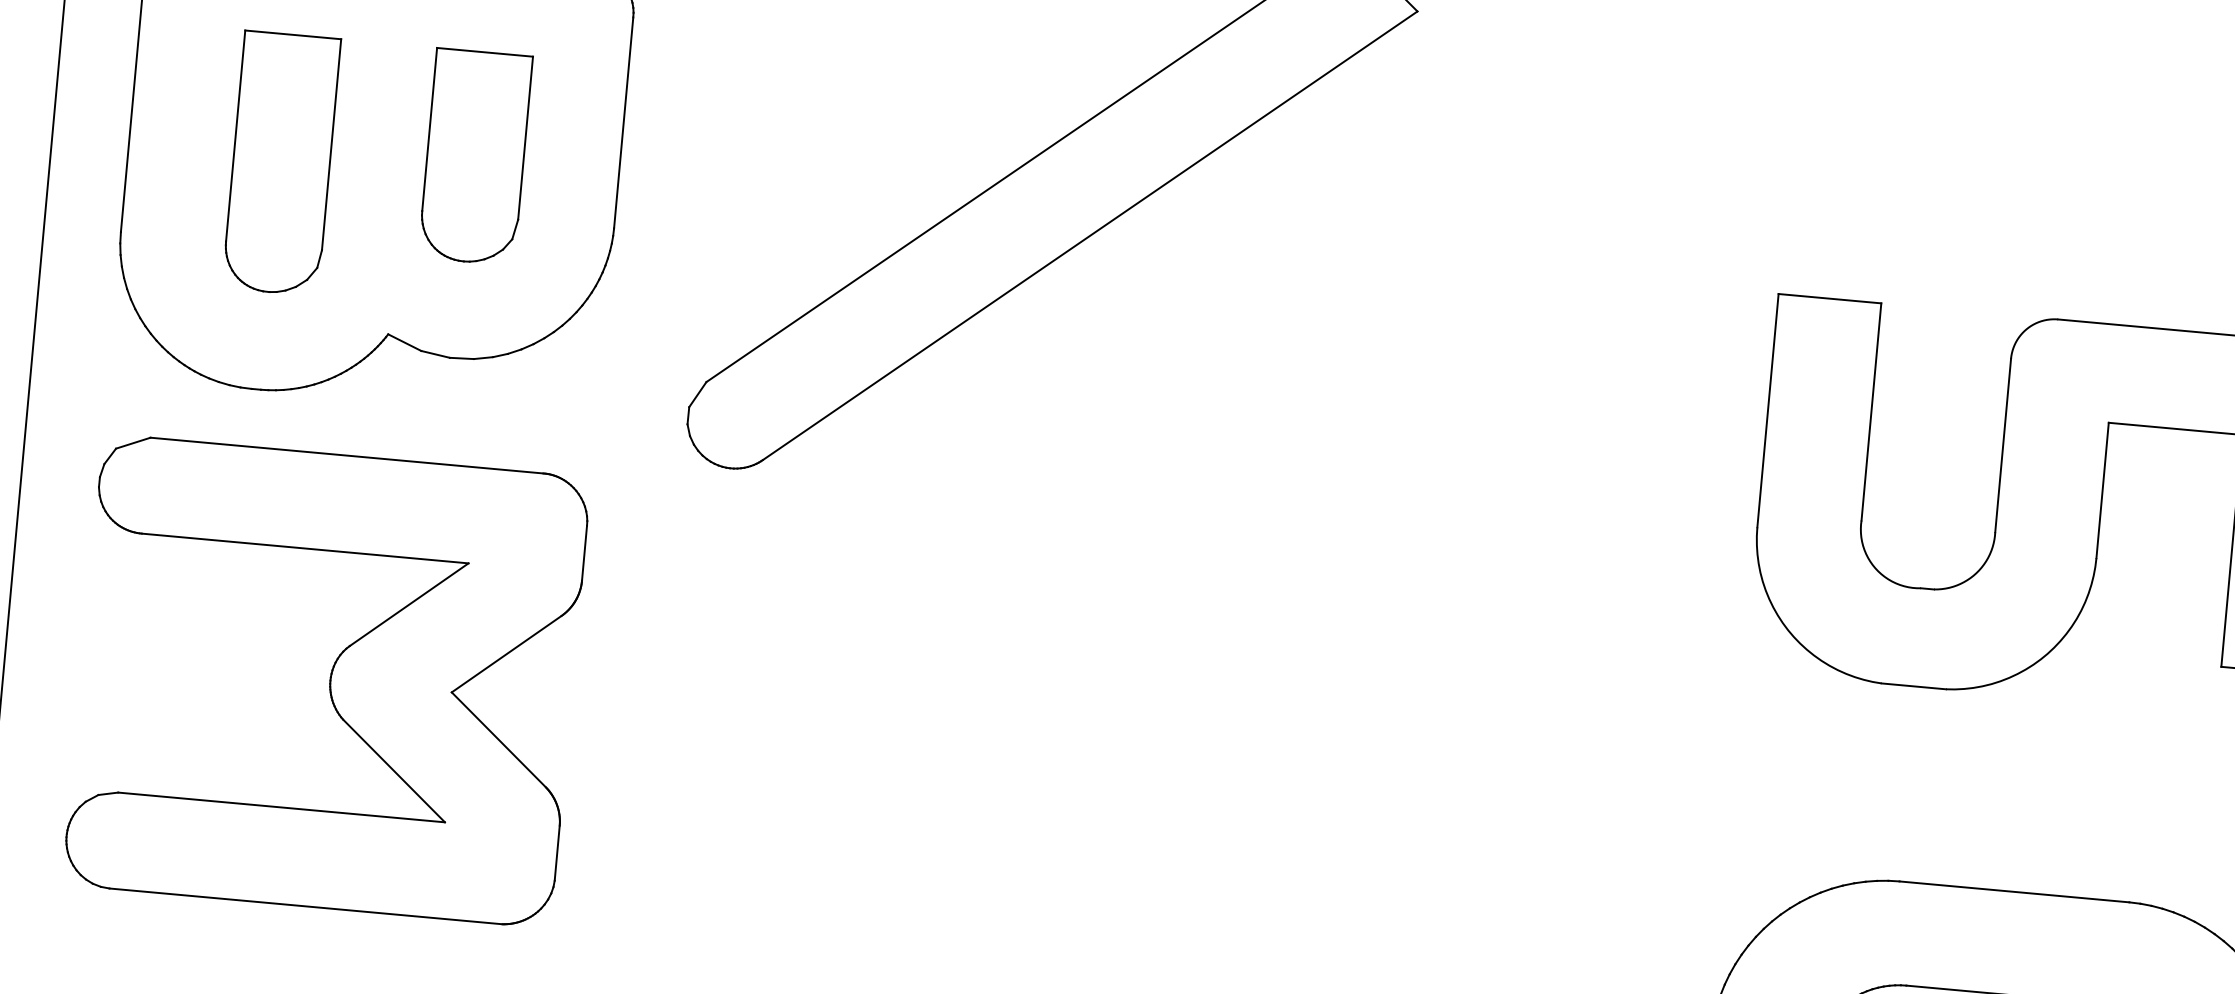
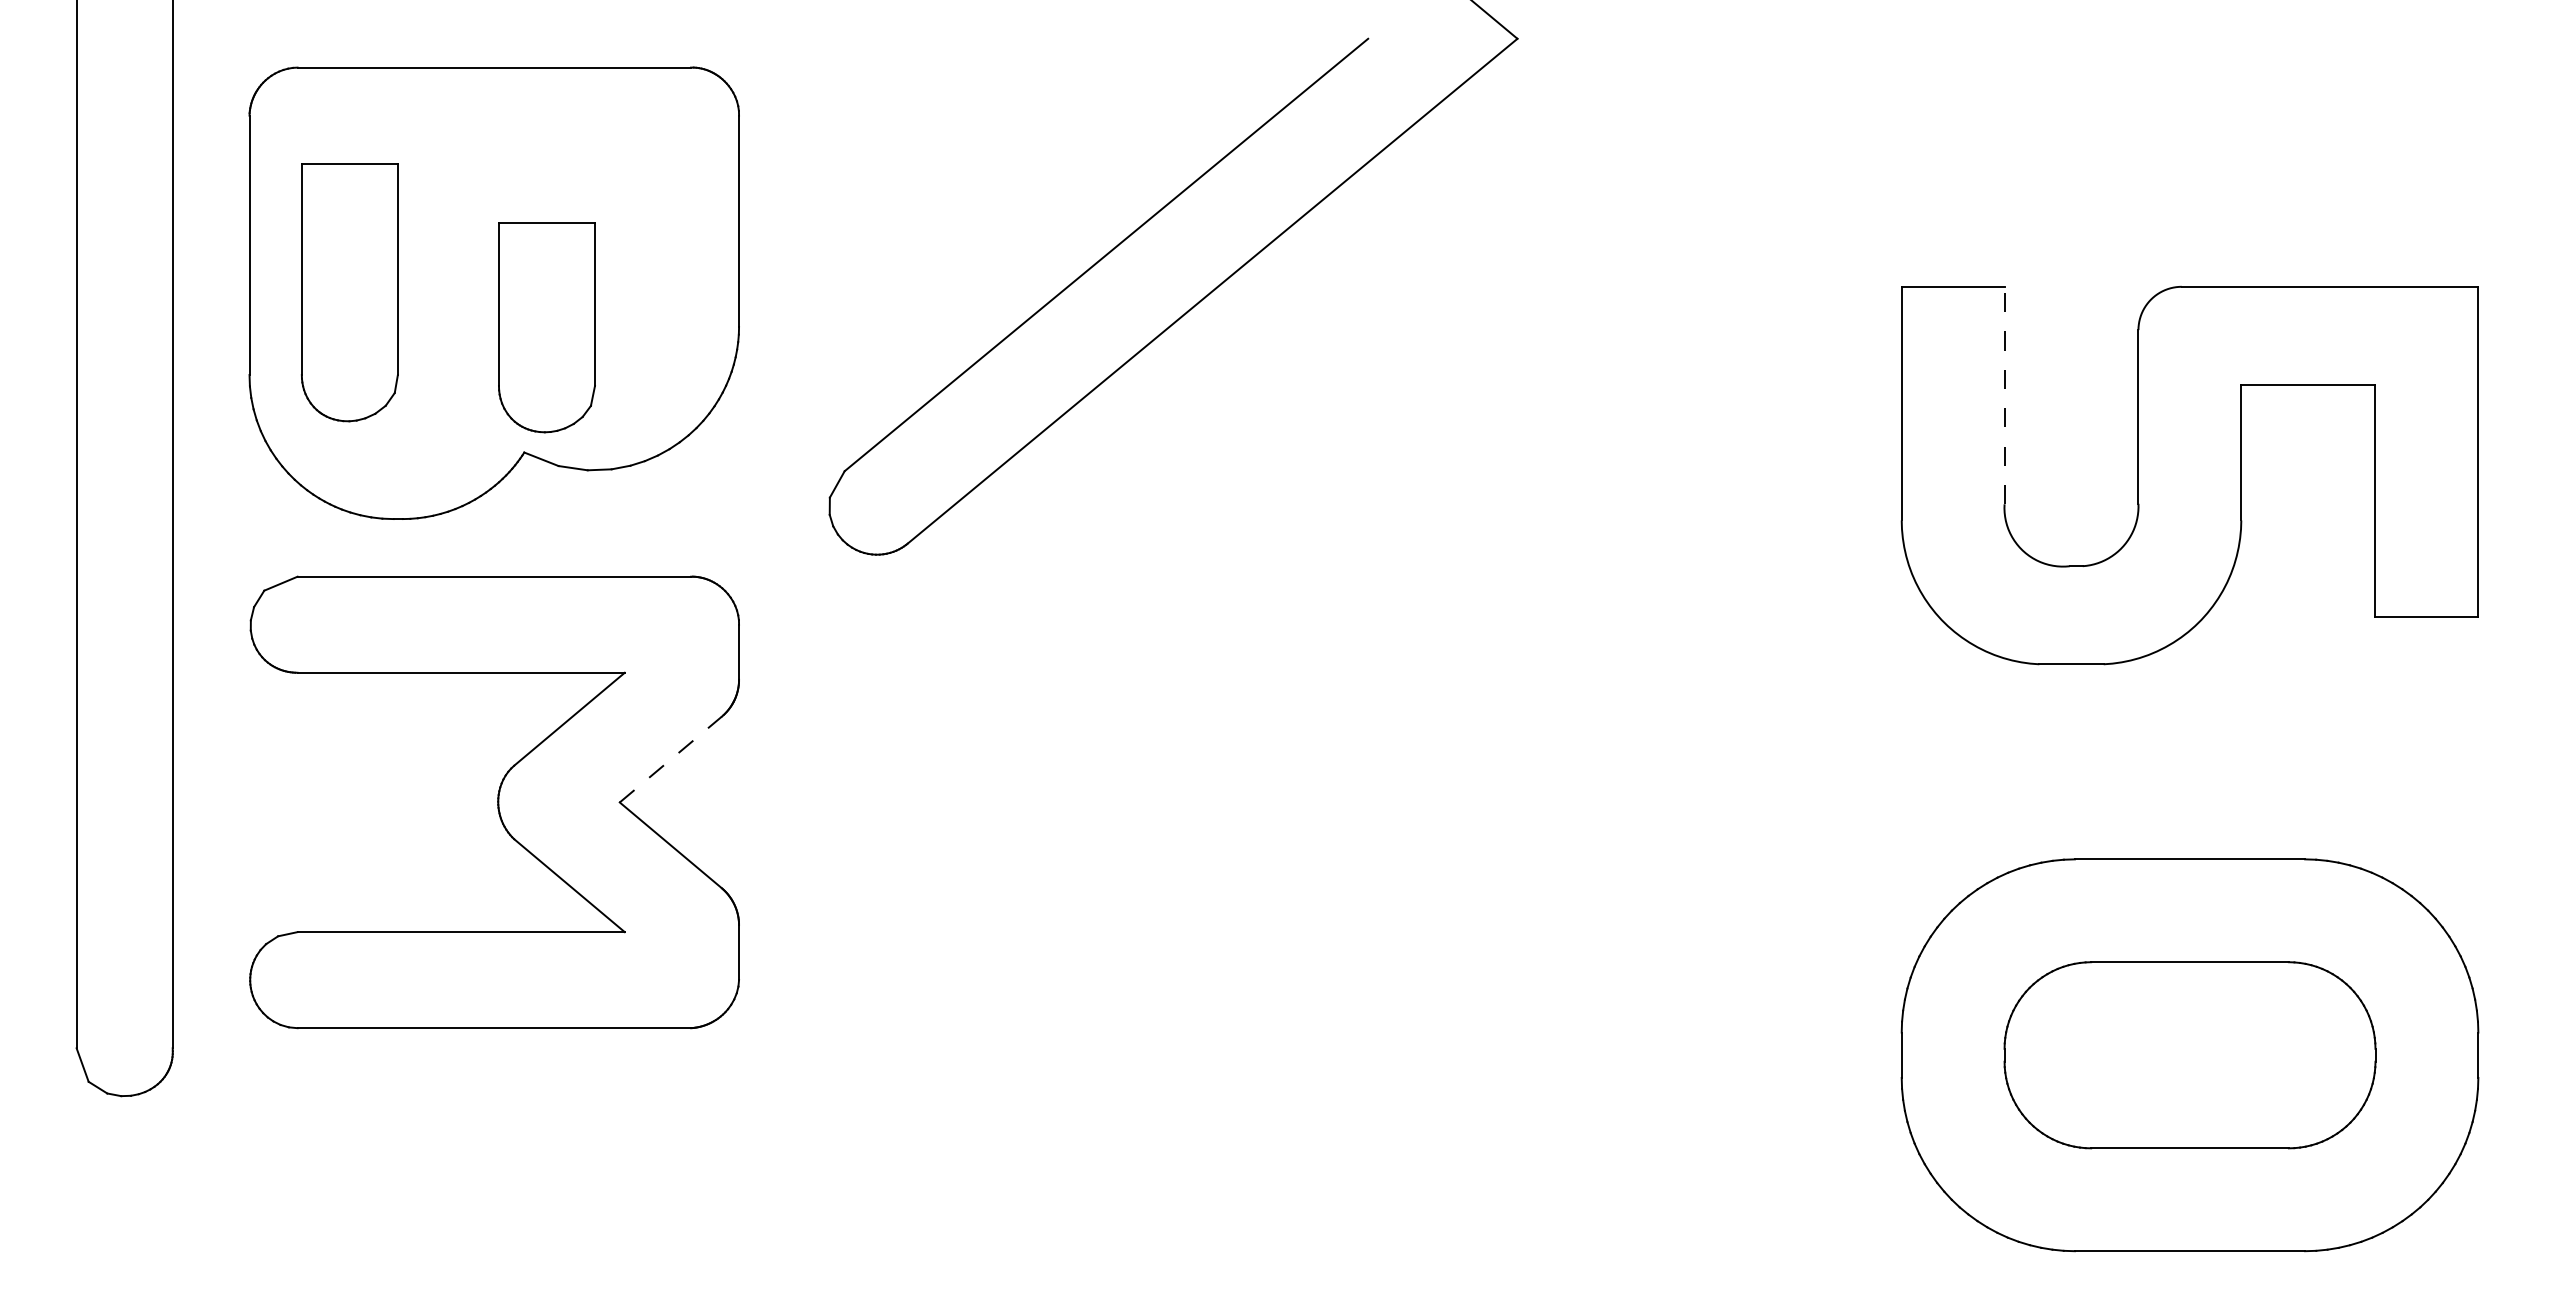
part: (475, 156) -> (546, 327), moved
part: (281, 163) -> (349, 292), moved
line: (1871, 411) -> (2004, 395), solid -> dashed
line: (506, 654) -> (670, 759), solid -> dashed

